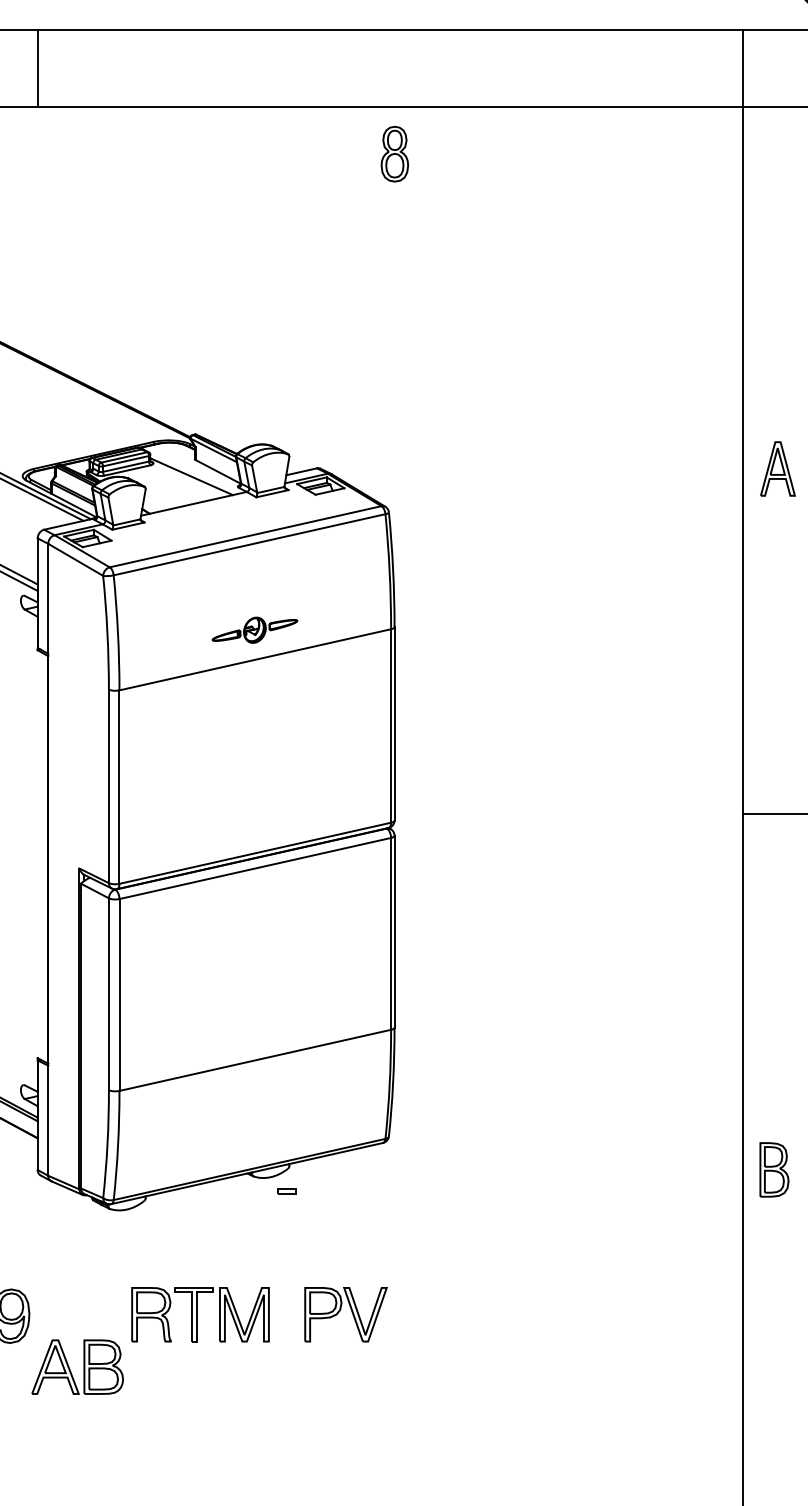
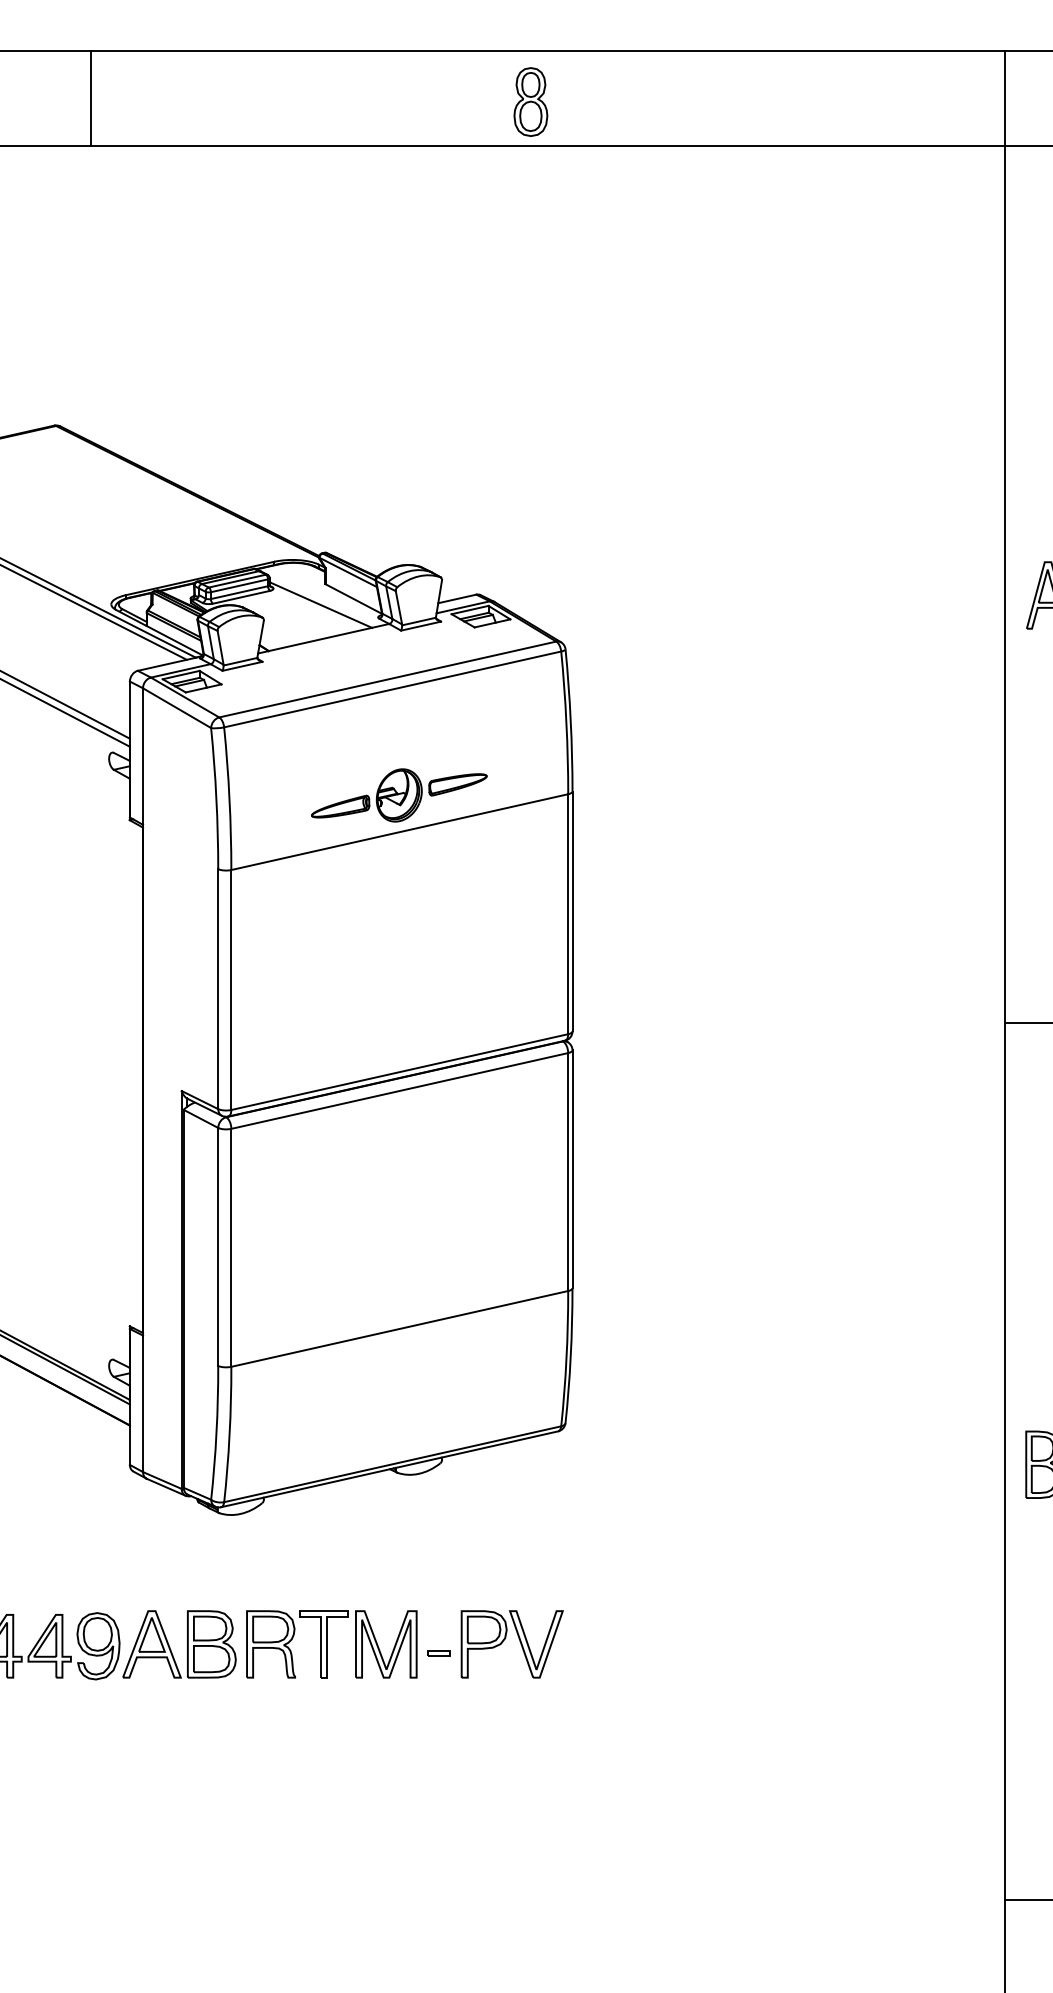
line: (38, 67) -> (90, 97), moved
part: (394, 153) -> (530, 101), moved
part: (255, 630) -> (399, 795), size x1.67
part: (286, 1191) -> (438, 1653), moved
part: (84, 1367) -> (187, 1644), moved

